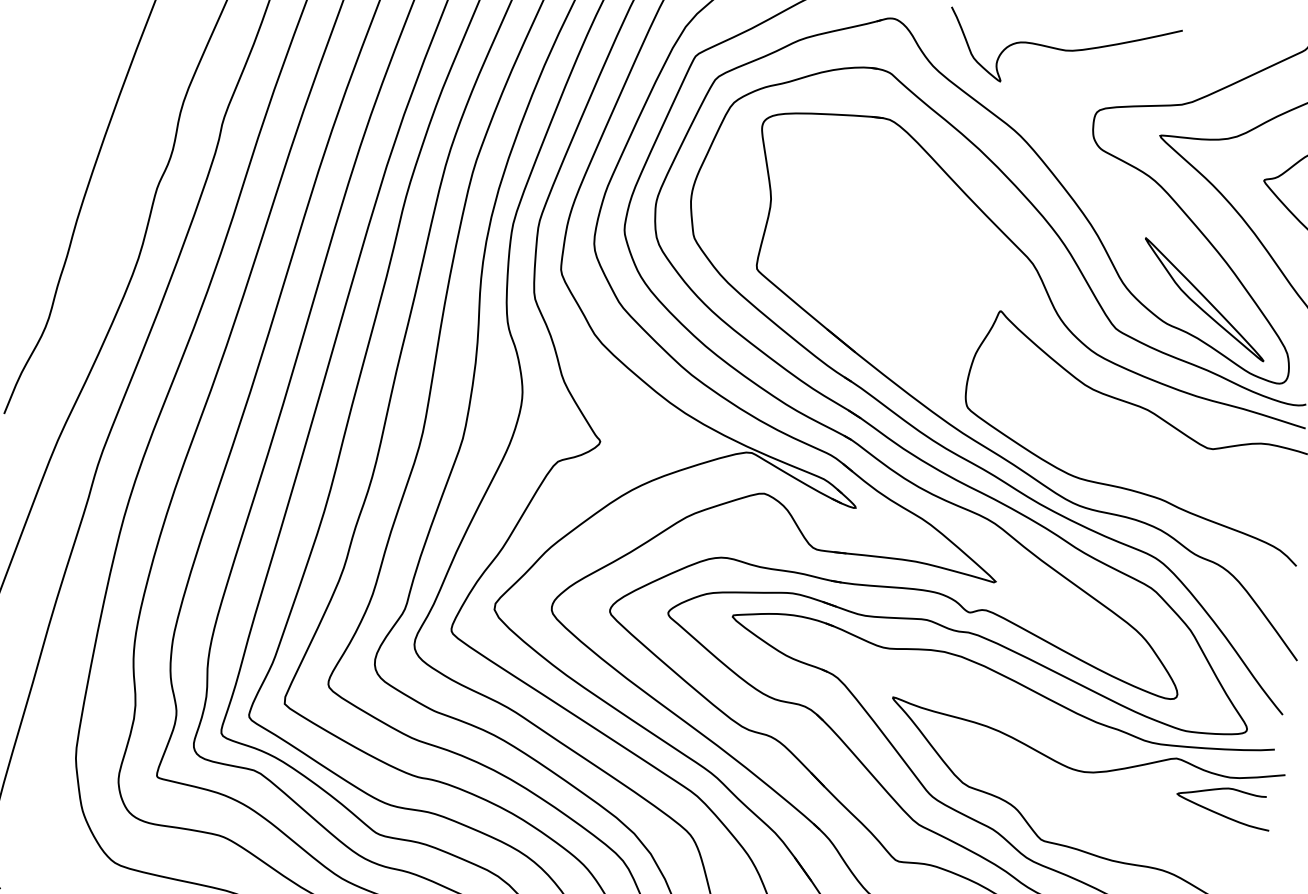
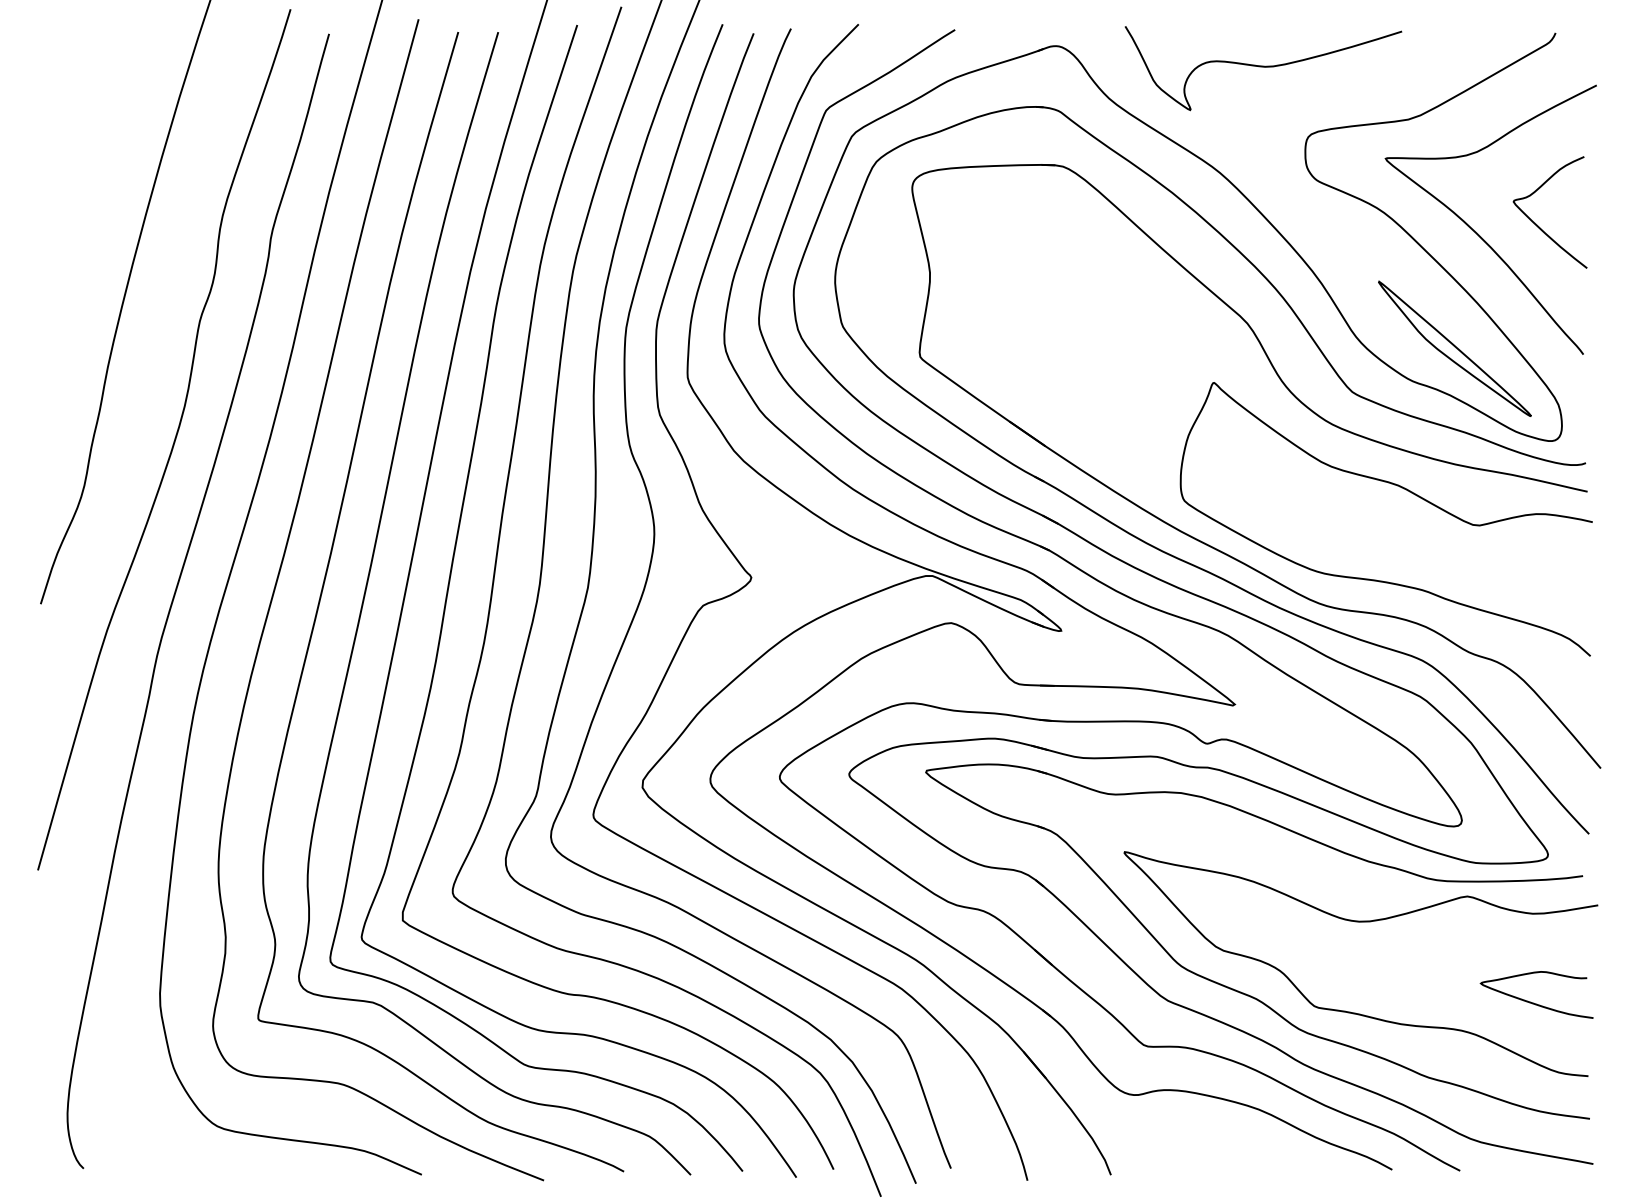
curve: (1220, 813) -> (1533, 1002), moved

